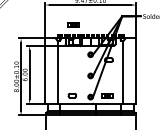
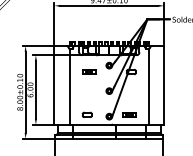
part: (73, 24) -> (88, 71), moved

